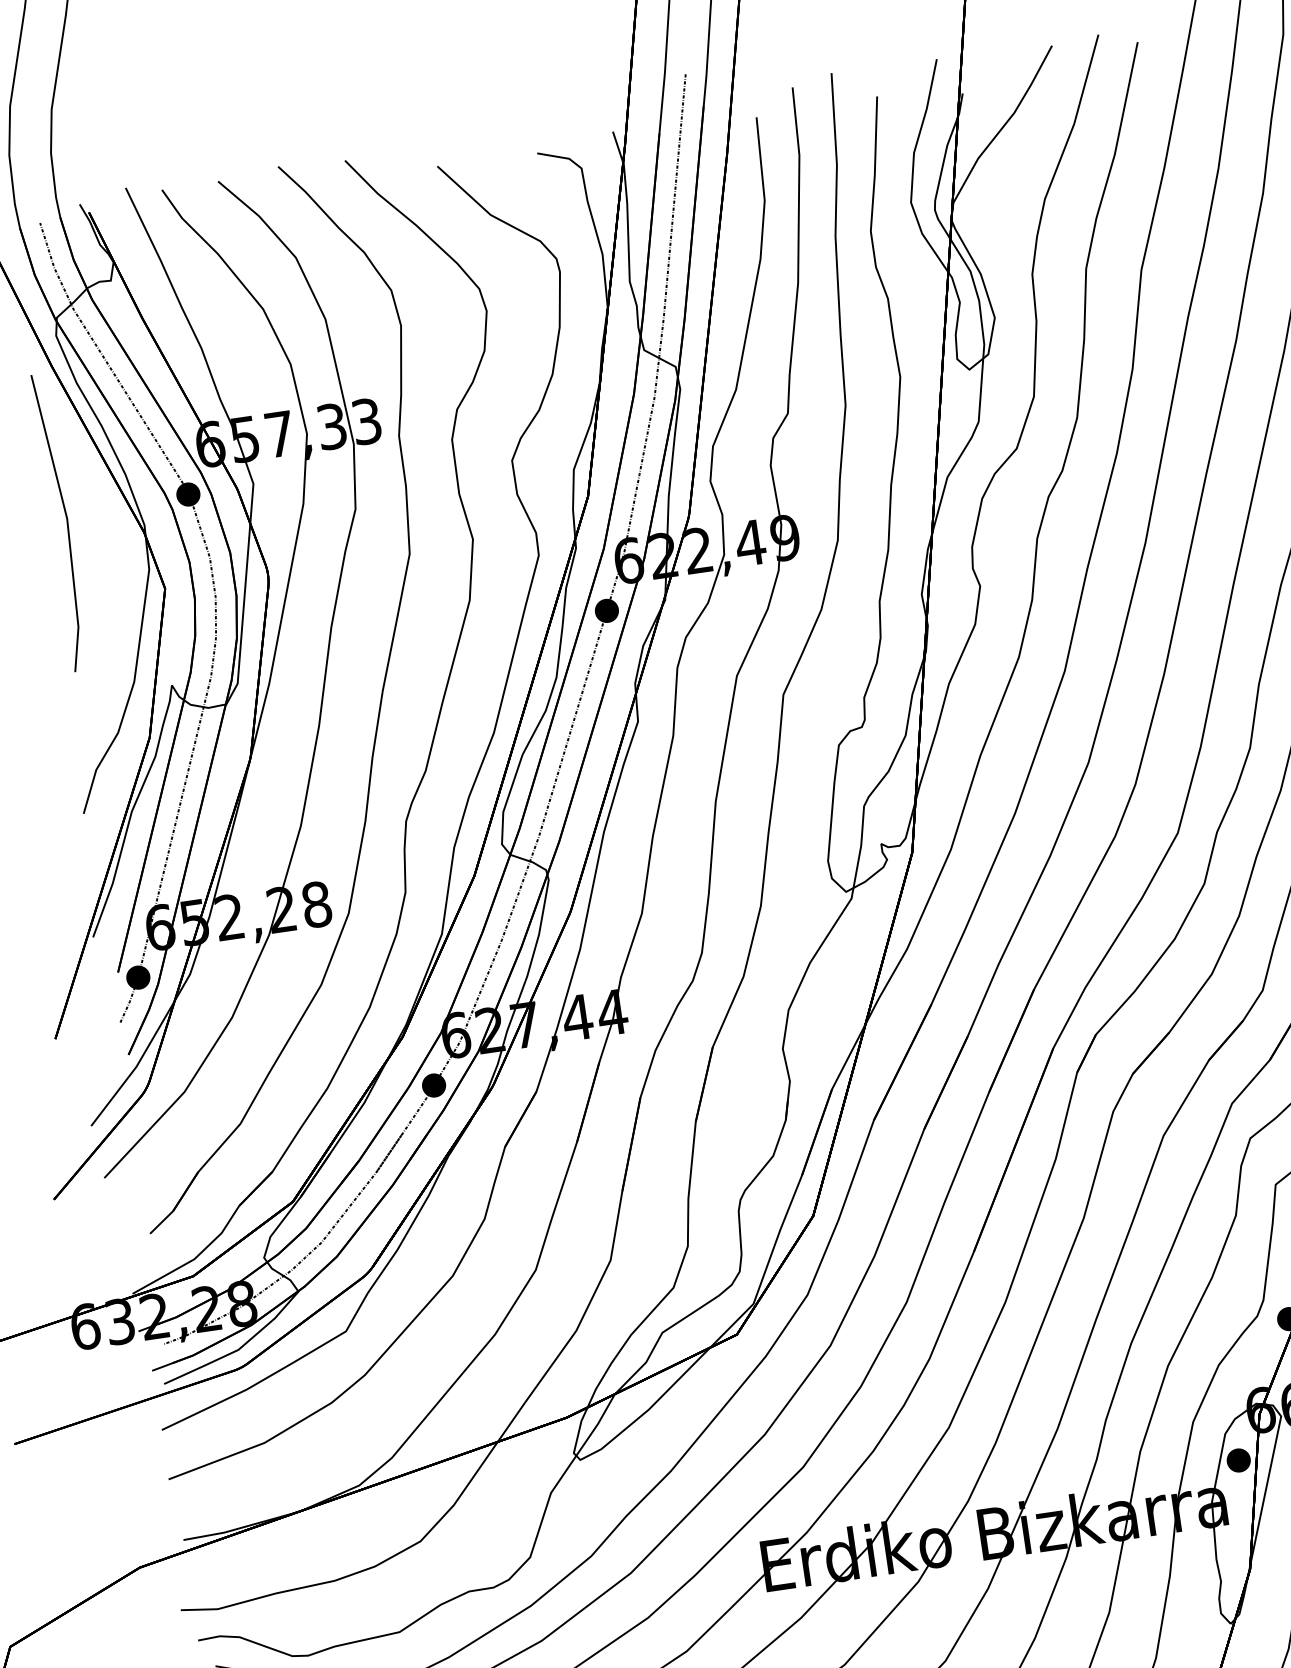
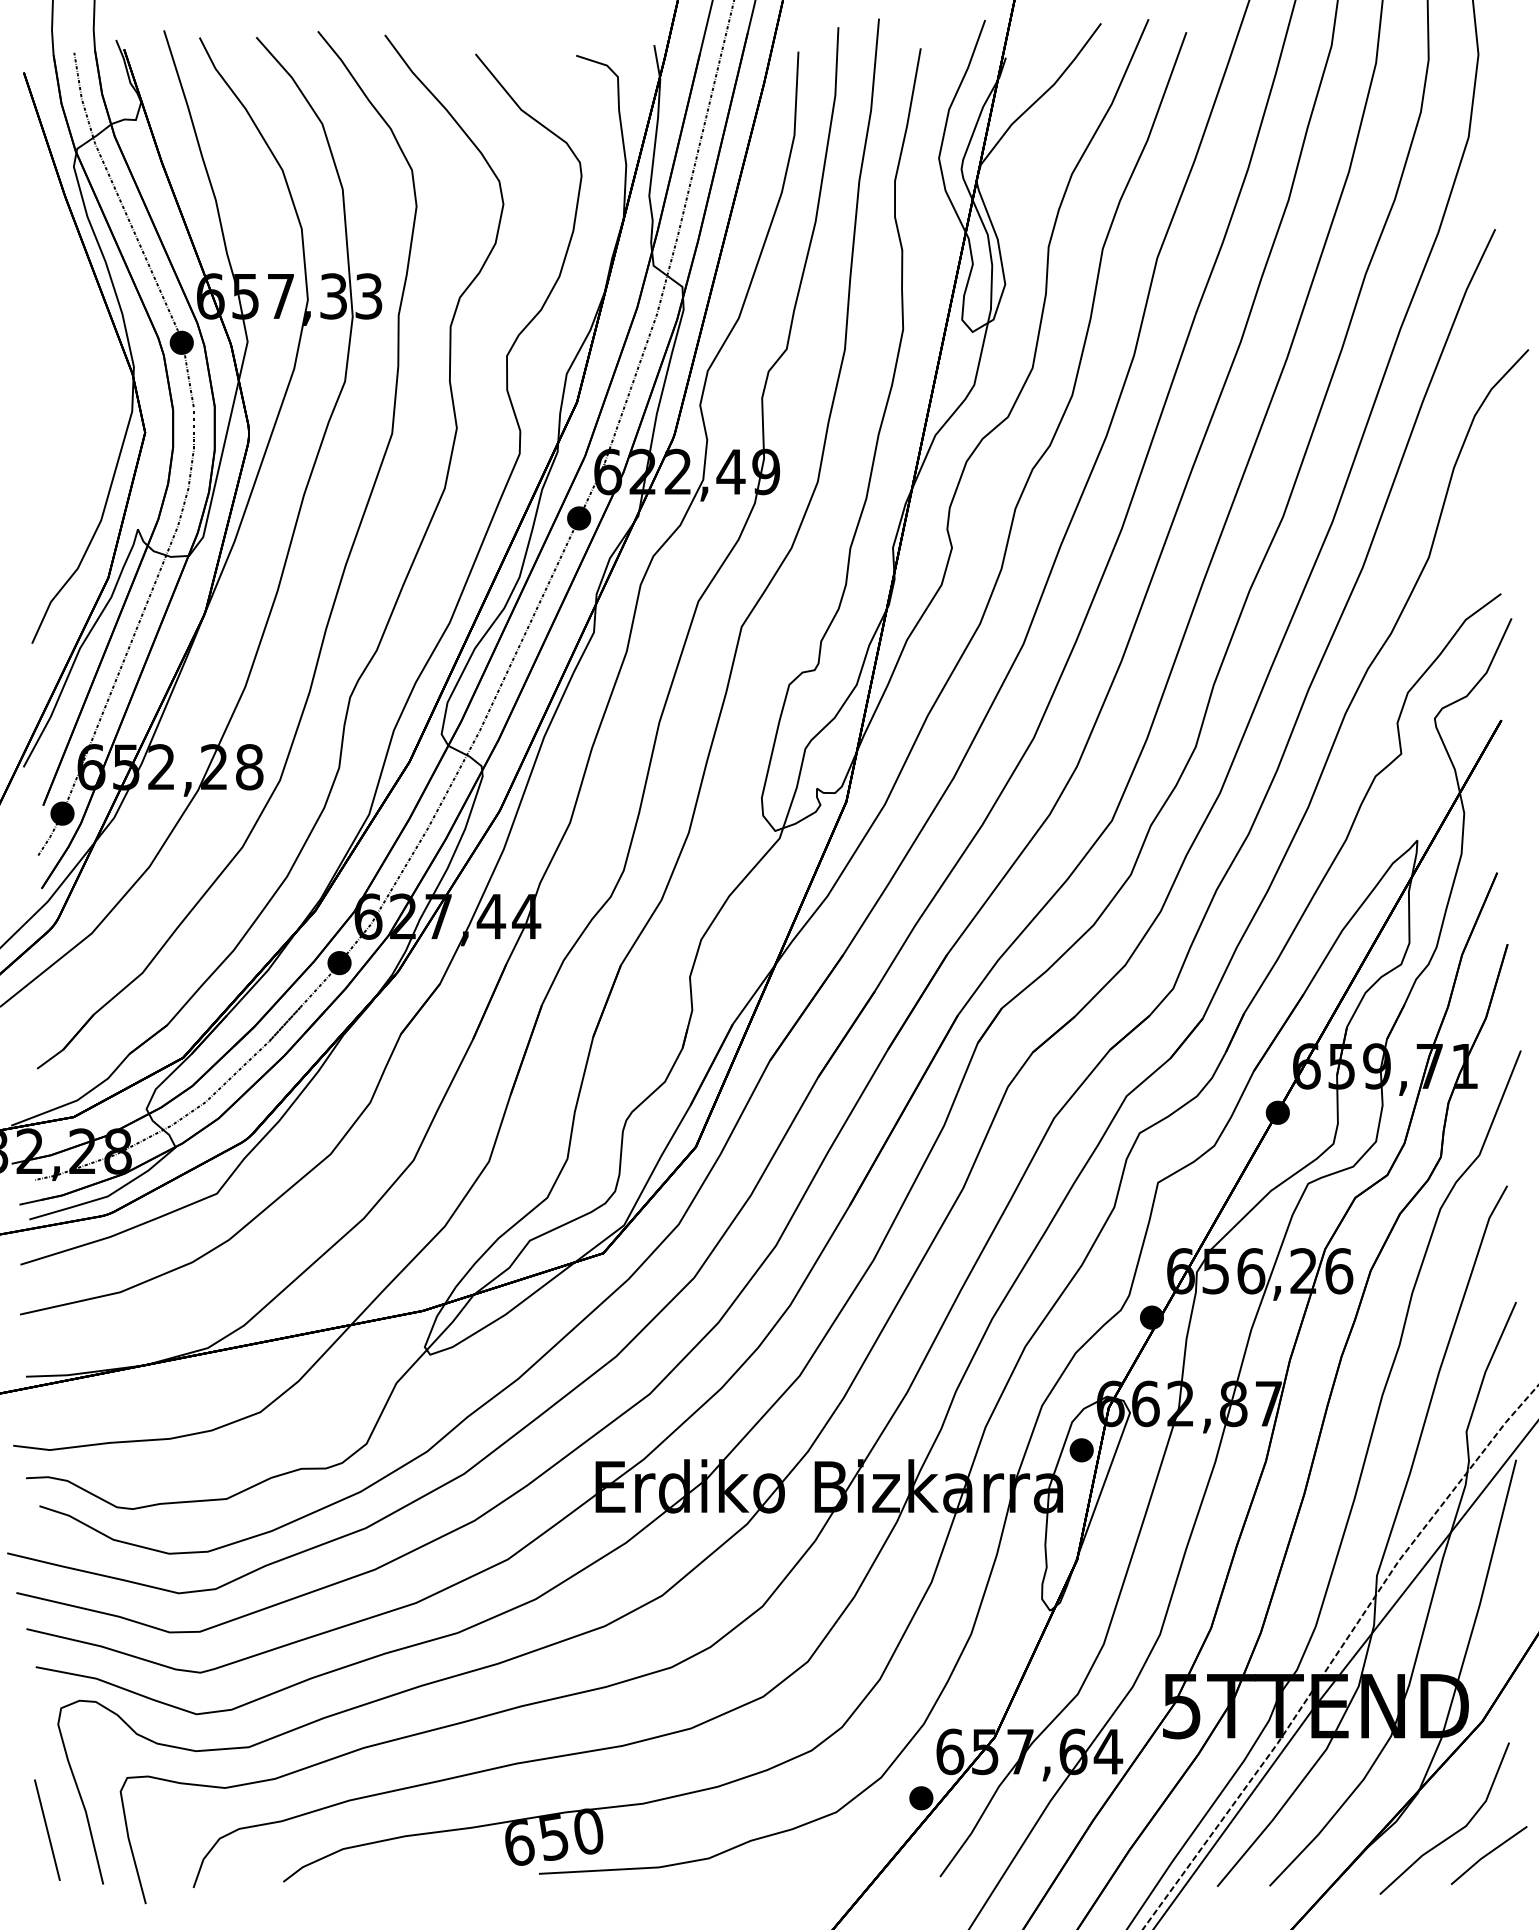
line: (66, 522) -> (57, 352), removed

